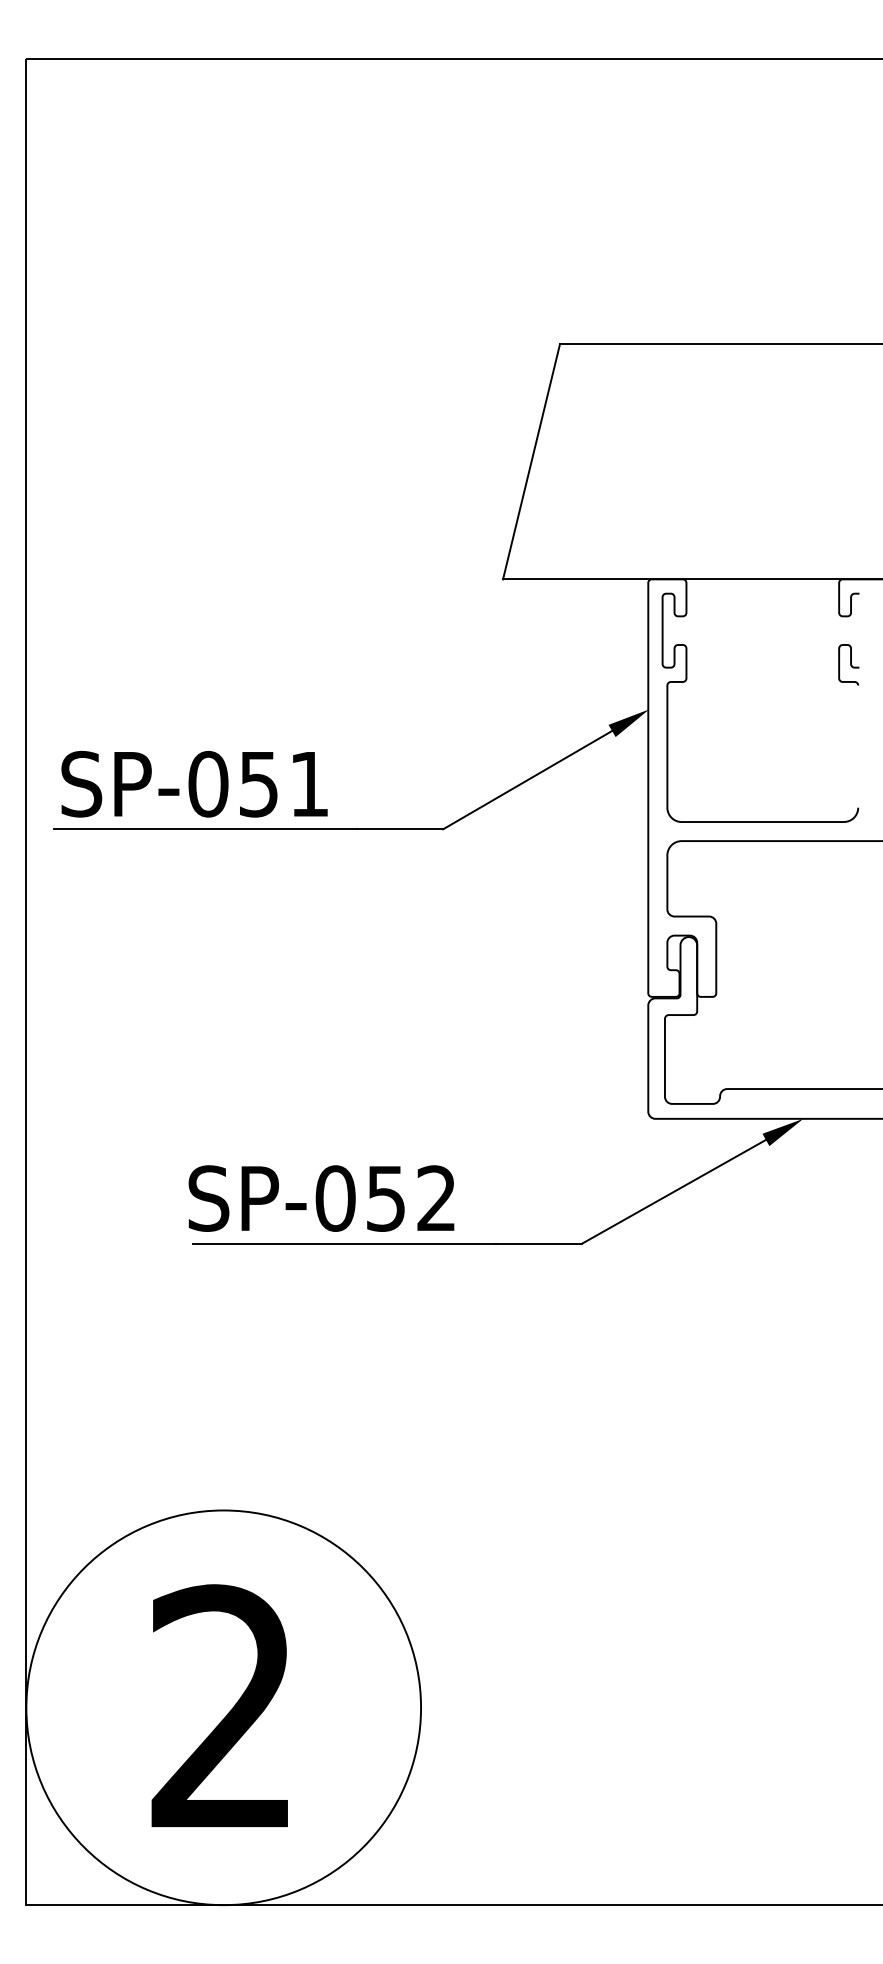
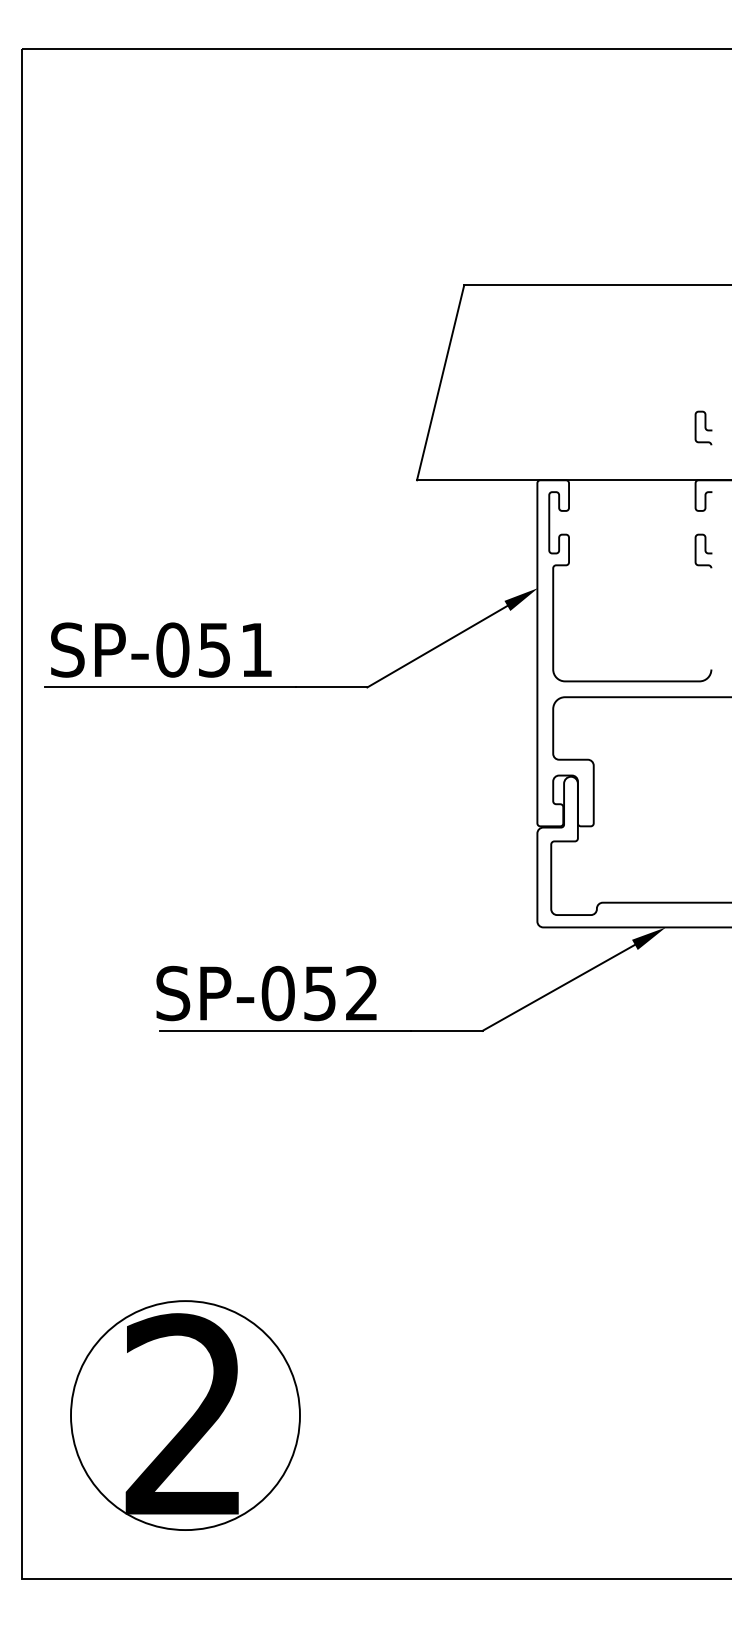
curve: (849, 515) -> (704, 427), added
circle: (223, 1707) -> (185, 1415), size x0.7

